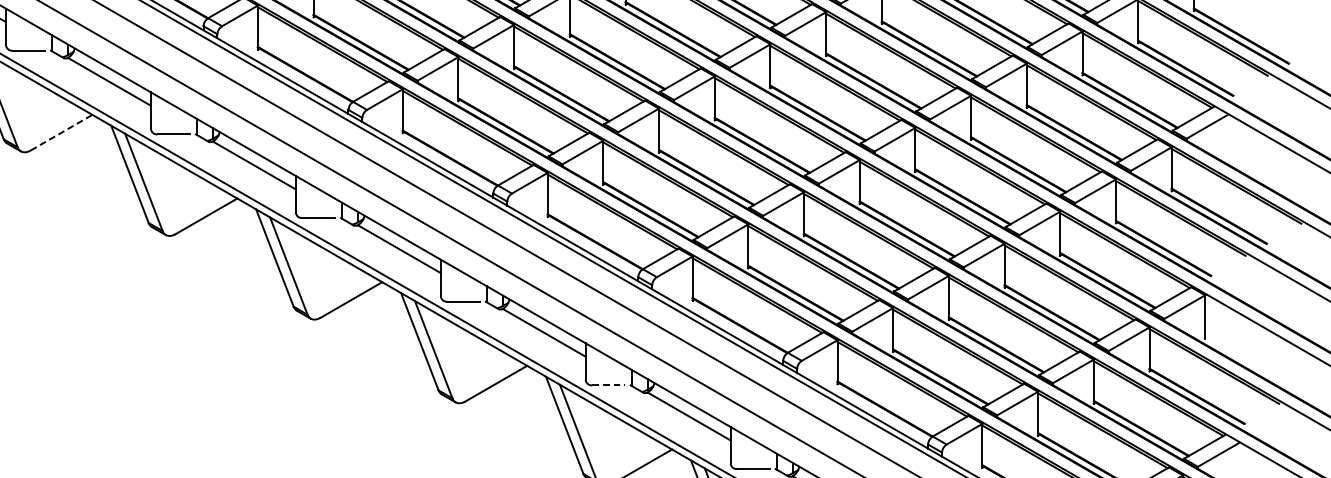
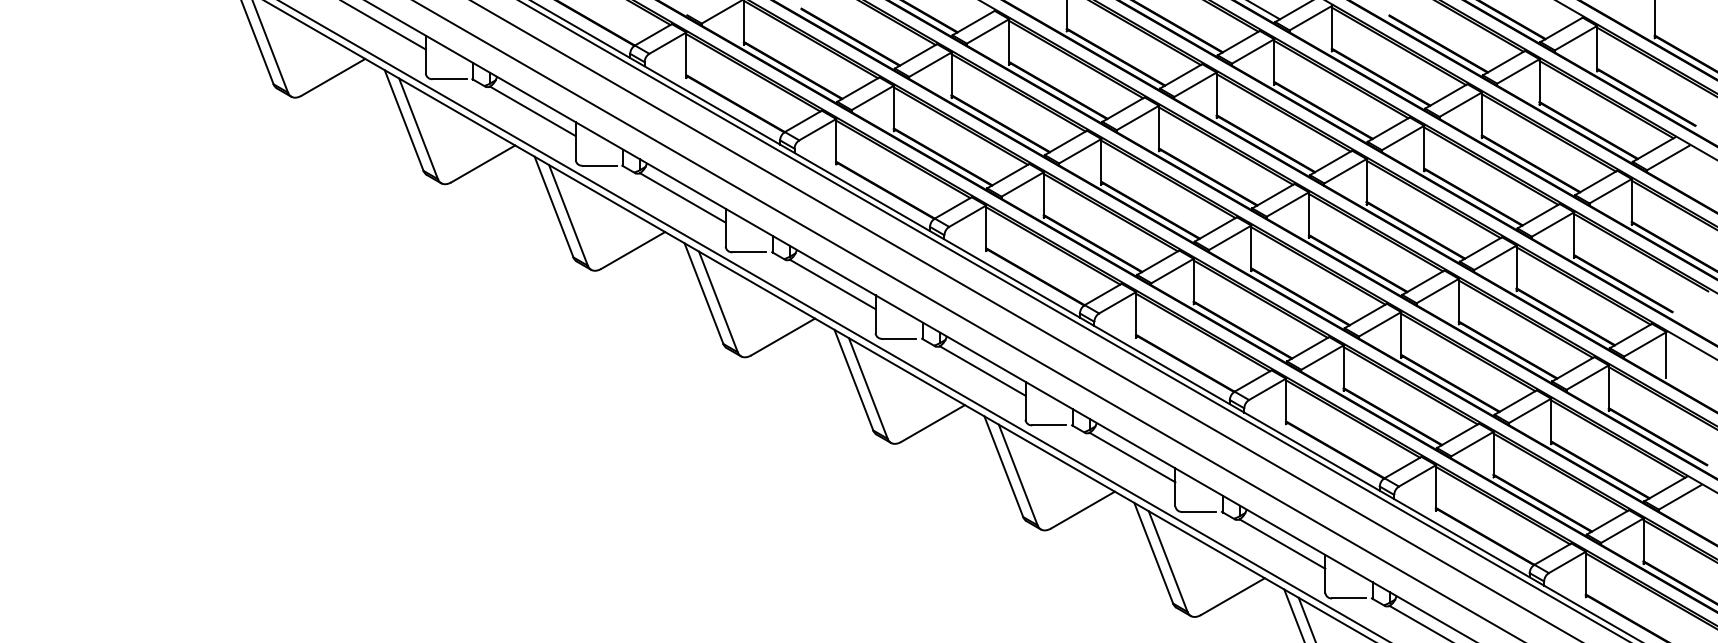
line: (61, 132) -> (483, 163), dashed -> solid
line: (608, 385) -> (1049, 425), dashed -> solid

